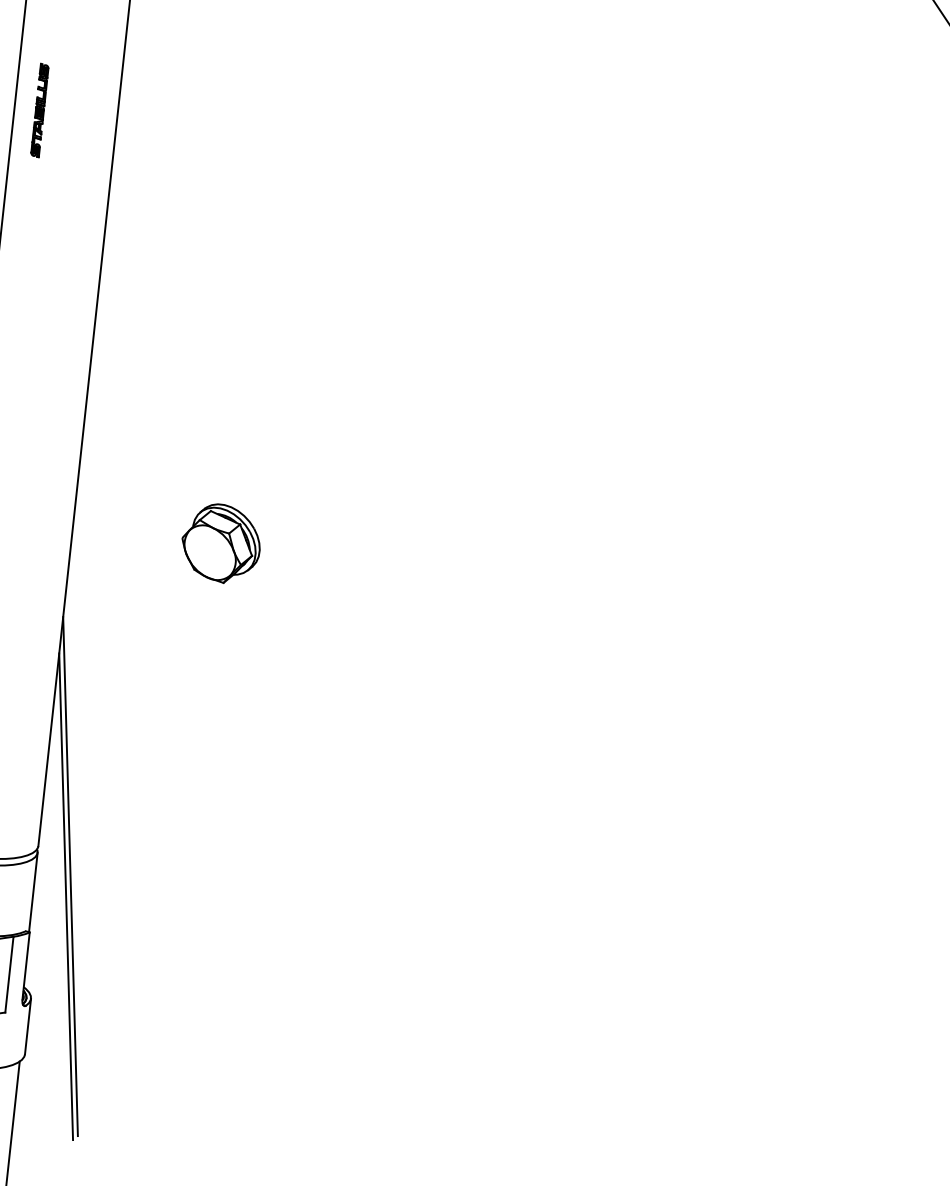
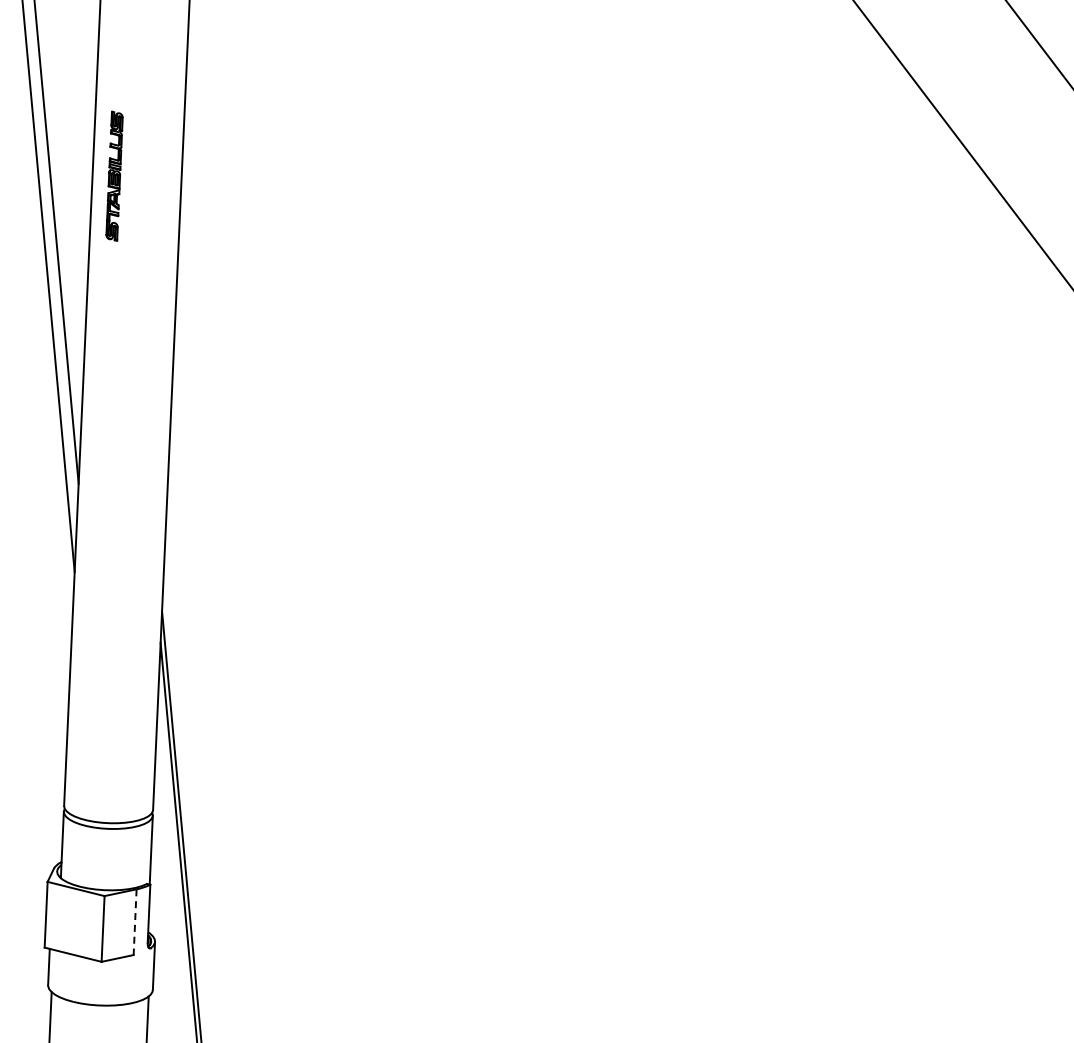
part: (39, 110) -> (114, 176), size x1.6
part: (220, 543) -> (293, 539), removed
line: (9, 975) -> (135, 922), solid -> dashed

